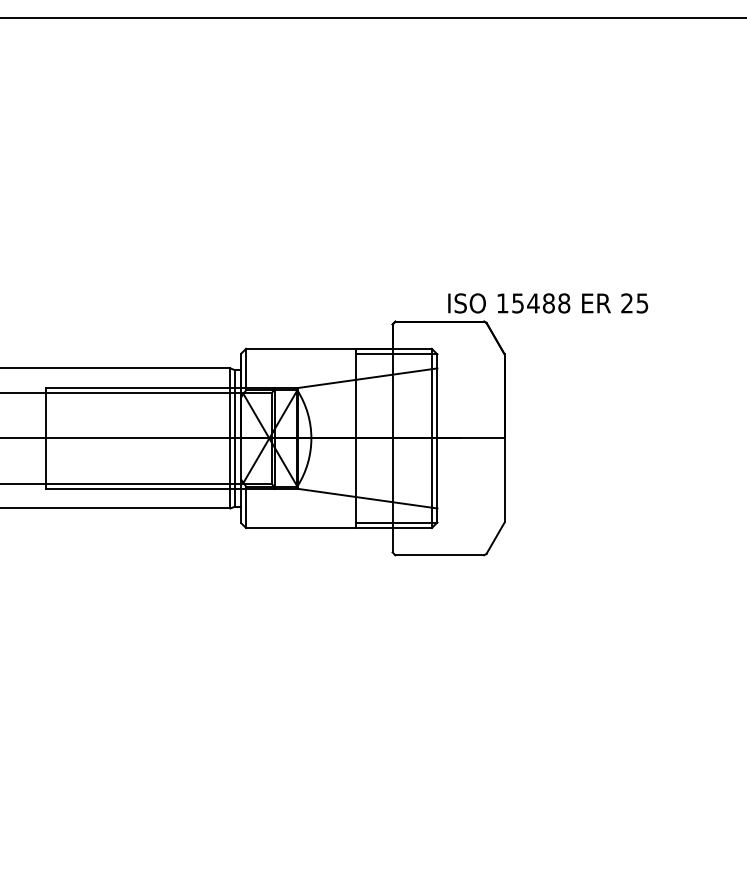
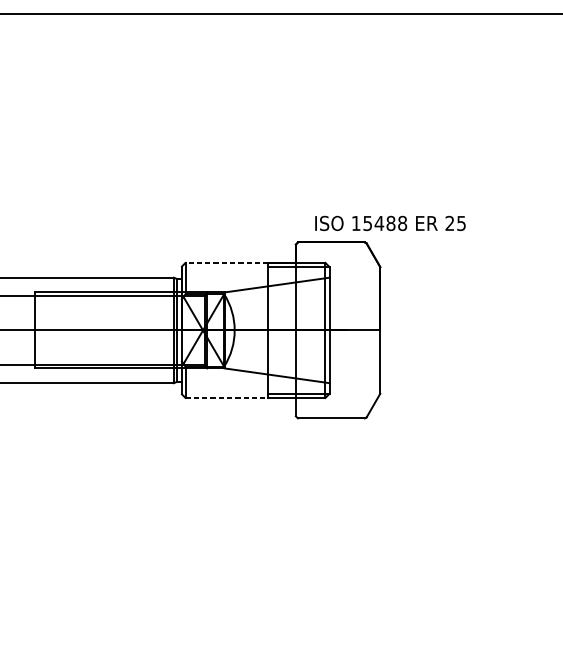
text: (548, 303) -> (390, 223), moved
line: (300, 348) -> (226, 262), solid -> dashed
line: (301, 528) -> (227, 398), solid -> dashed

